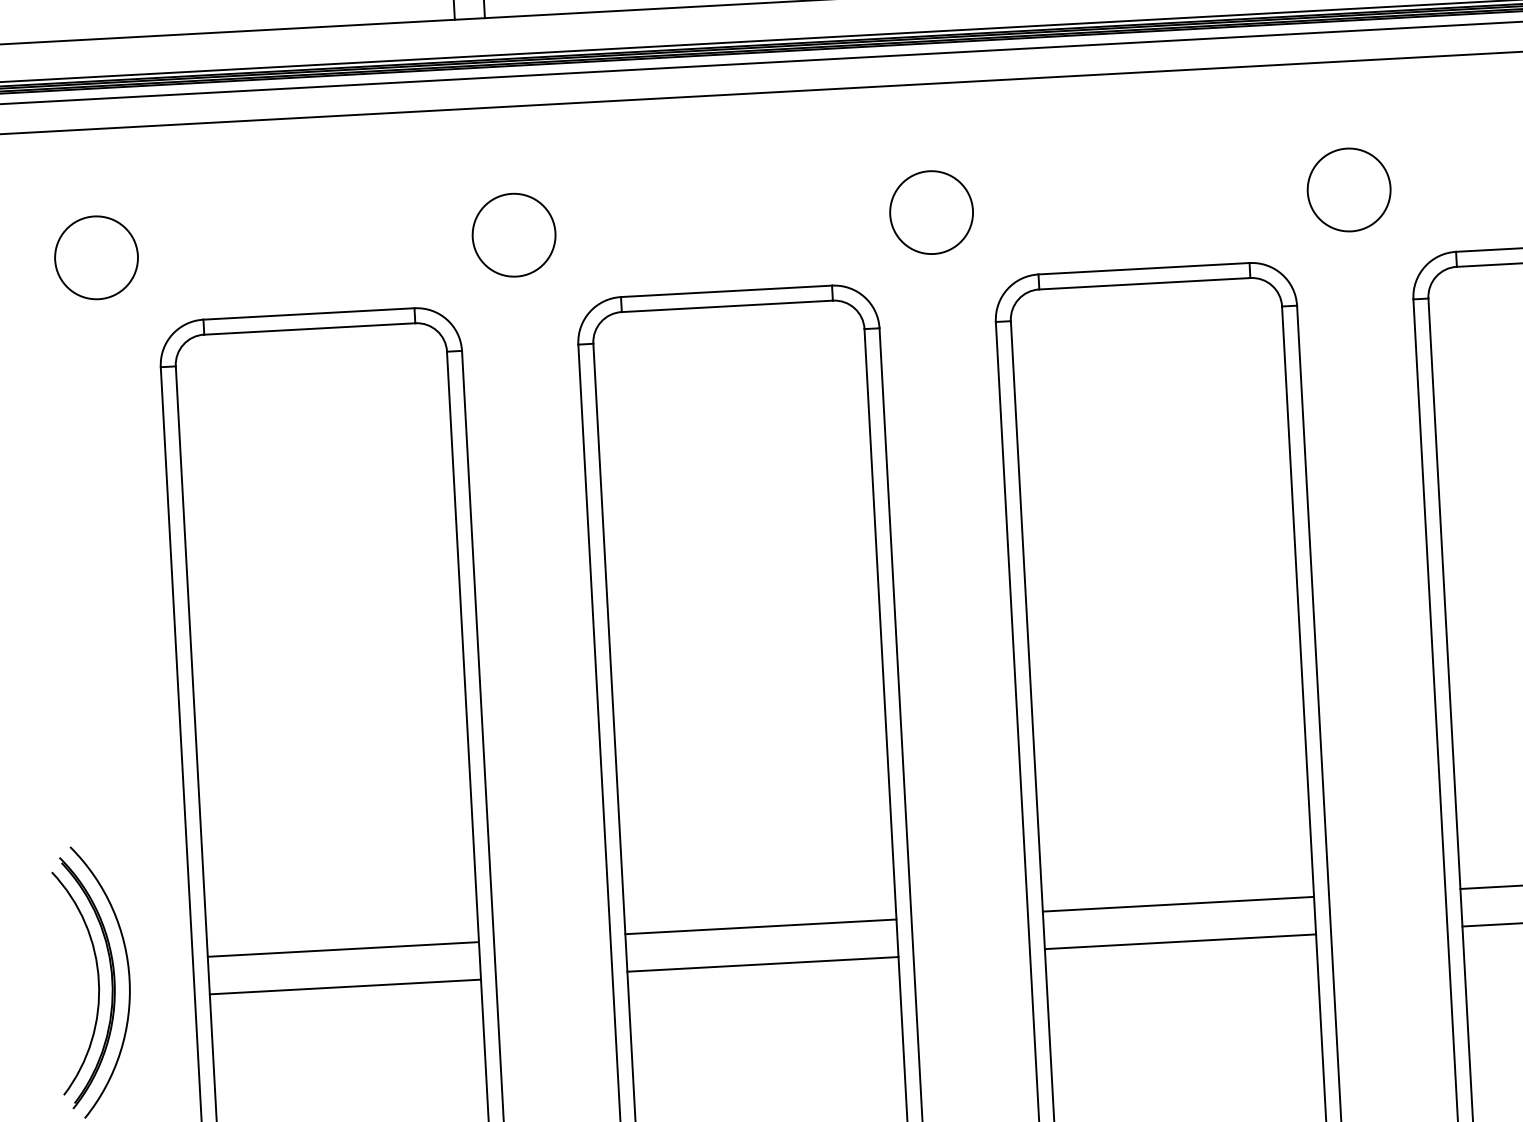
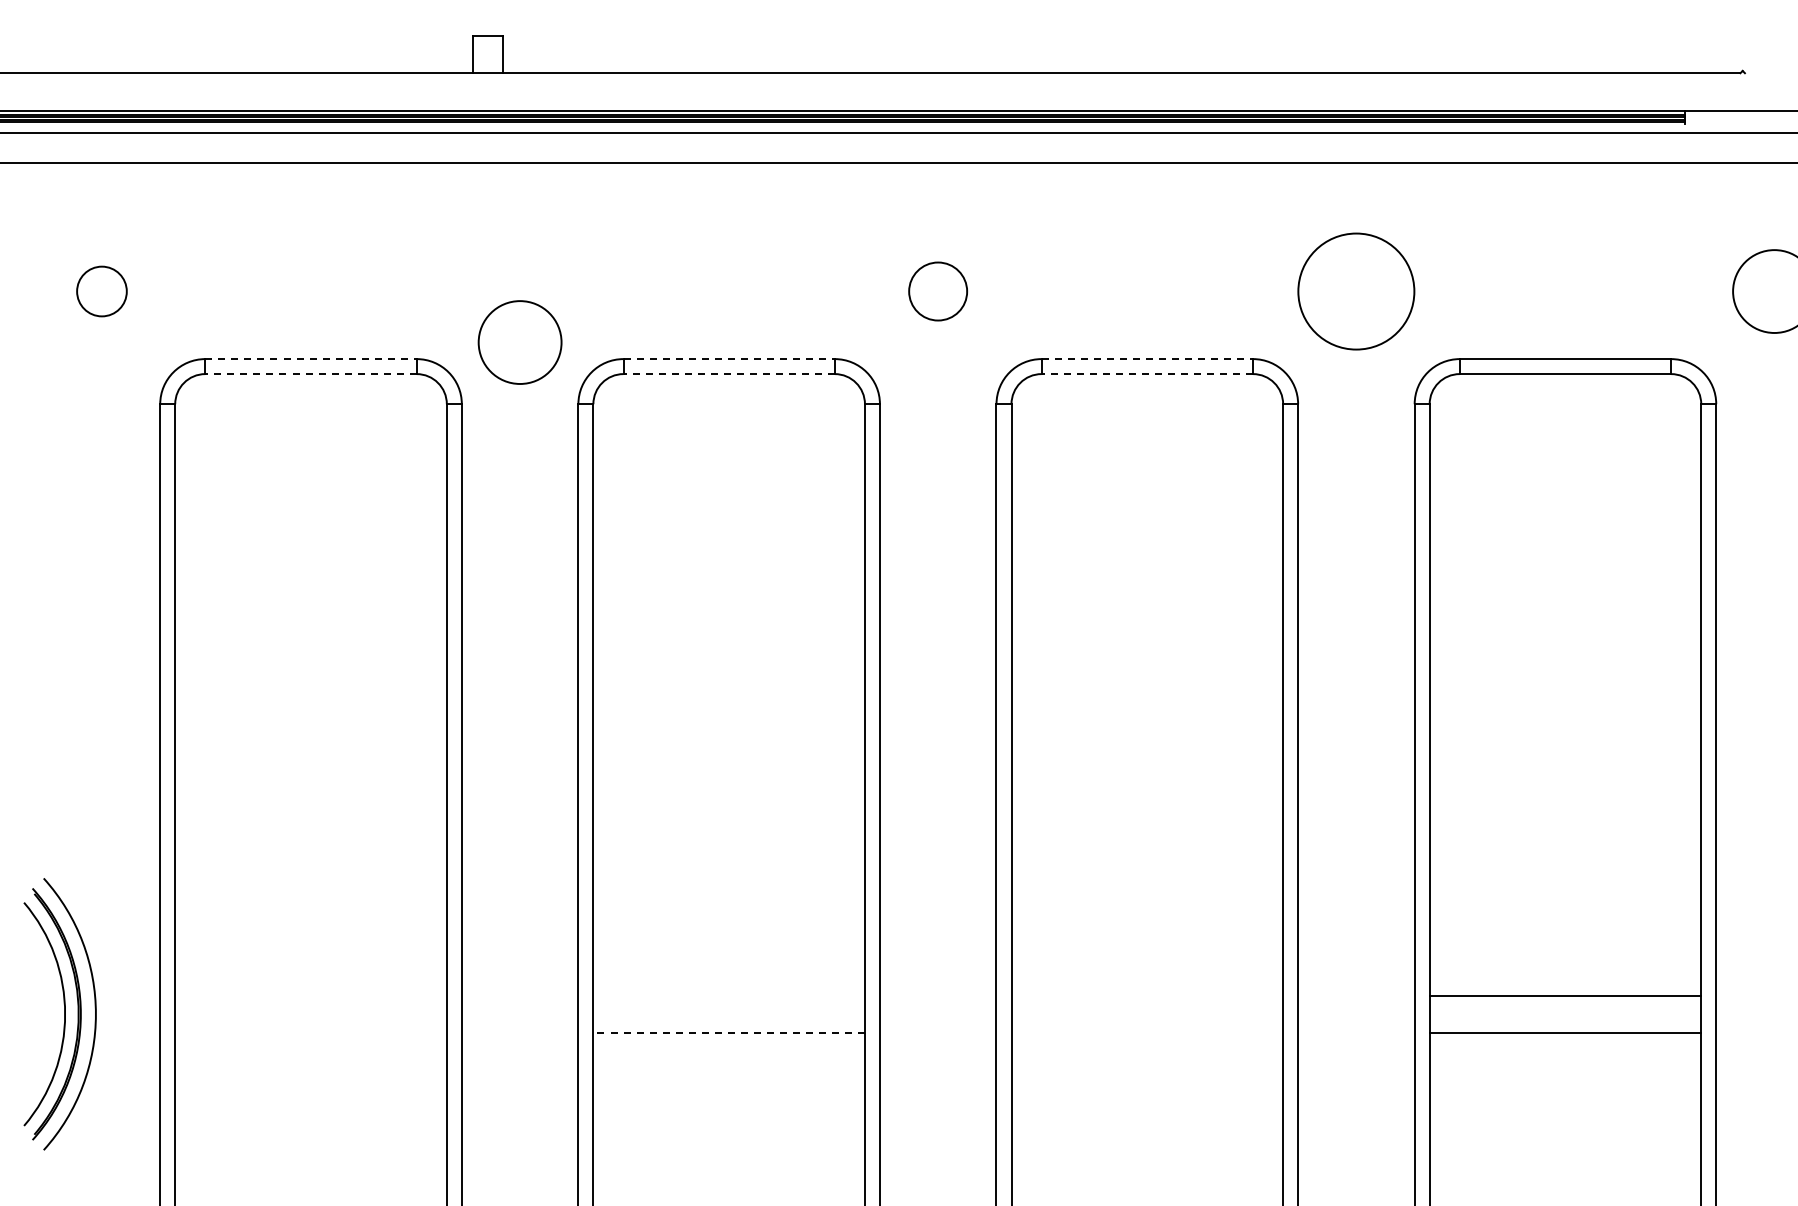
circle: (1349, 189) -> (1356, 291), size x1.4
circle: (930, 212) -> (937, 291), size x0.7
circle: (513, 235) -> (519, 342), moved
circle: (96, 257) -> (101, 291), size x0.6
line: (1144, 269) -> (1147, 359), solid -> dashed
line: (1145, 284) -> (1147, 374), solid -> dashed
line: (726, 291) -> (729, 359), solid -> dashed
line: (727, 306) -> (729, 374), solid -> dashed
line: (309, 314) -> (311, 359), solid -> dashed
line: (310, 329) -> (311, 374), solid -> dashed
line: (1178, 904) -> (1147, 995), removed
line: (760, 926) -> (728, 995), removed
line: (1180, 942) -> (1147, 1033), removed
line: (342, 949) -> (310, 995), removed
line: (763, 964) -> (729, 1033), solid -> dashed
line: (344, 987) -> (310, 1033), removed

